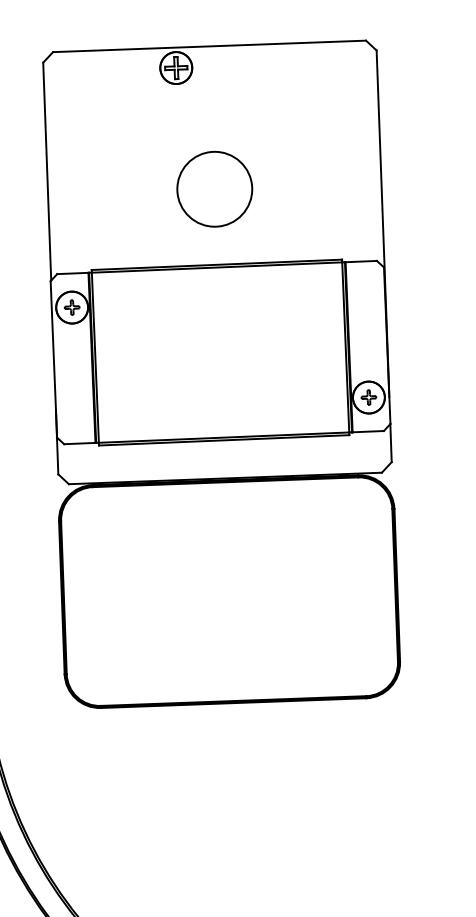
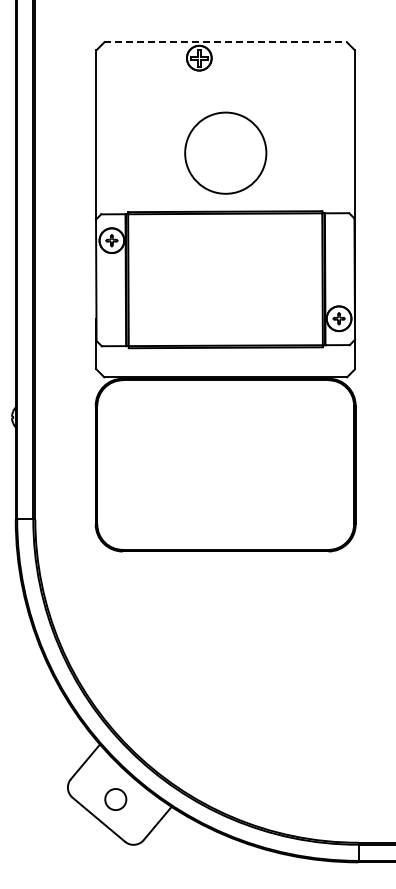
line: (210, 46) -> (226, 42), solid -> dashed
circle: (214, 188) -> (225, 152), size x1.4

